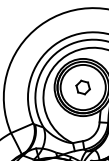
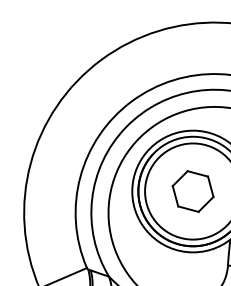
part: (82, 87) -> (191, 191), size x1.43

